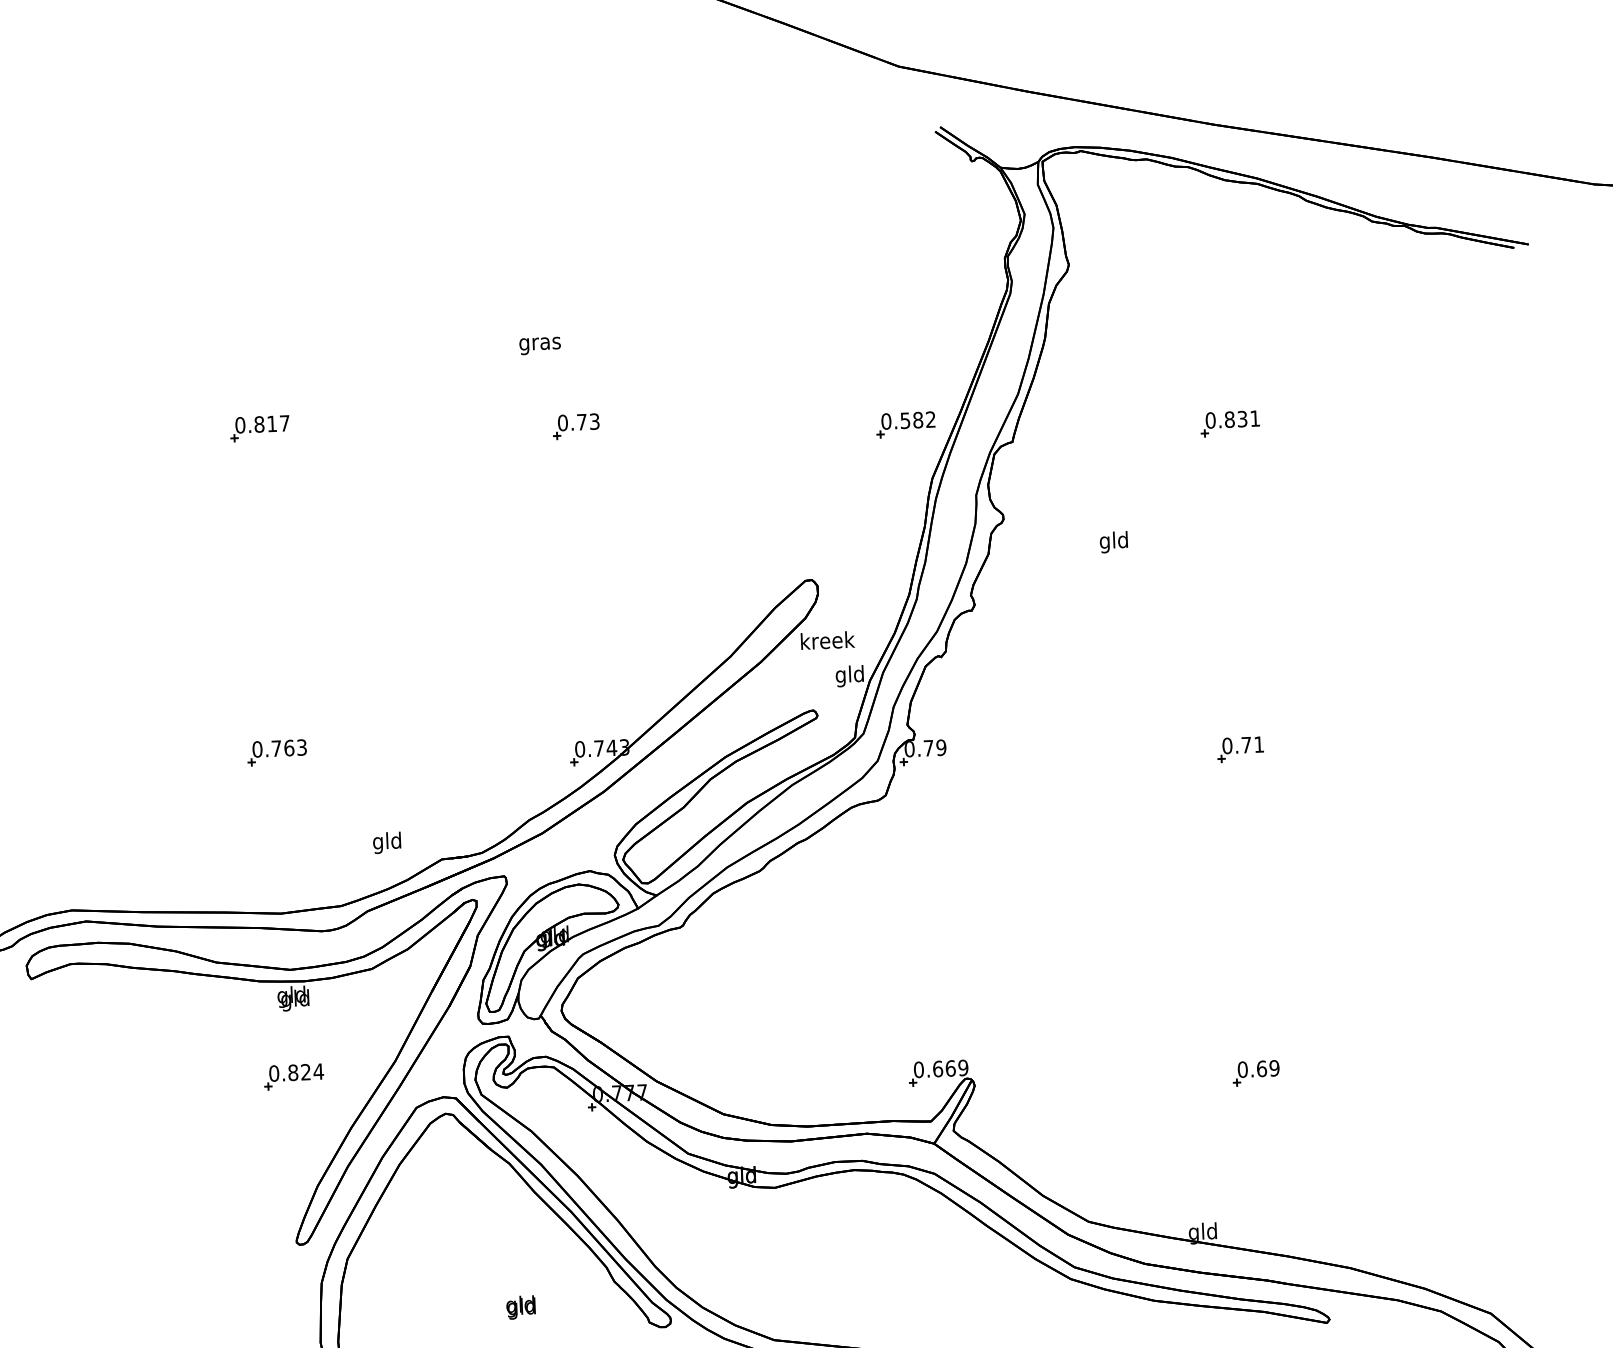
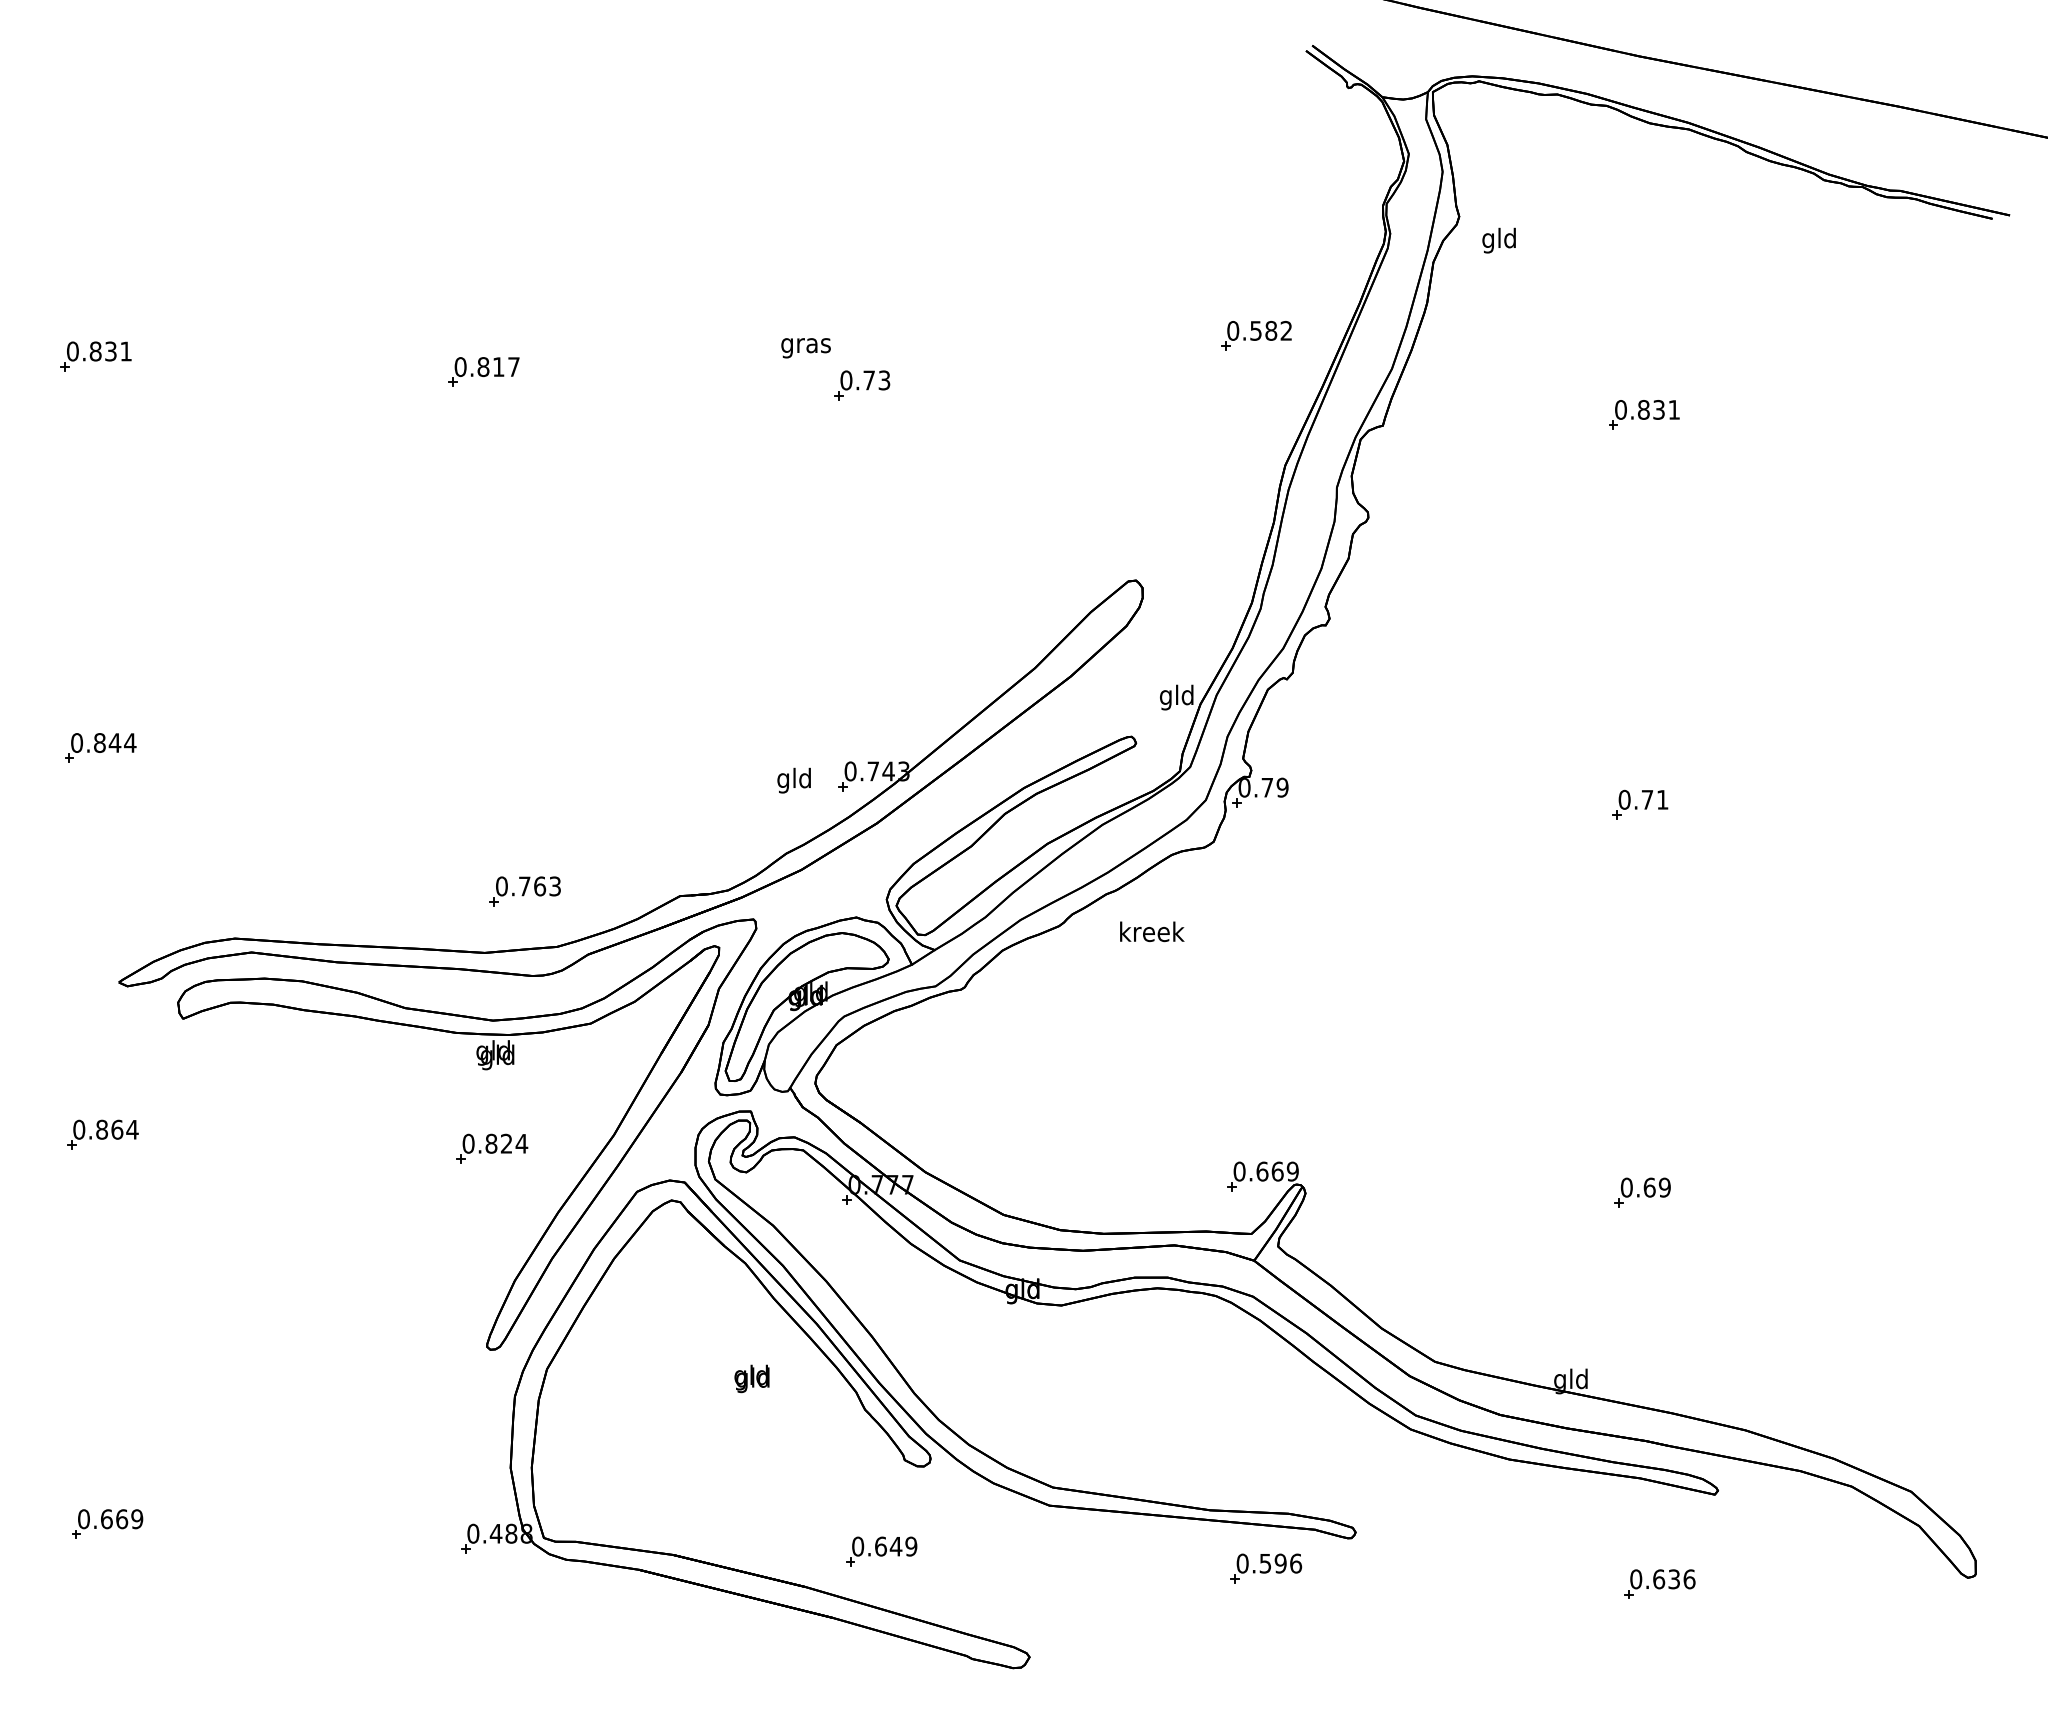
text: (539, 346) -> (805, 348), moved
part: (906, 424) -> (1256, 335), moved
text: (1113, 542) -> (1498, 240), moved
text: (828, 640) -> (1152, 931), moved
part: (276, 752) -> (524, 891), moved
text: (386, 842) -> (793, 780), moved
text: (520, 1307) -> (751, 1378), moved

